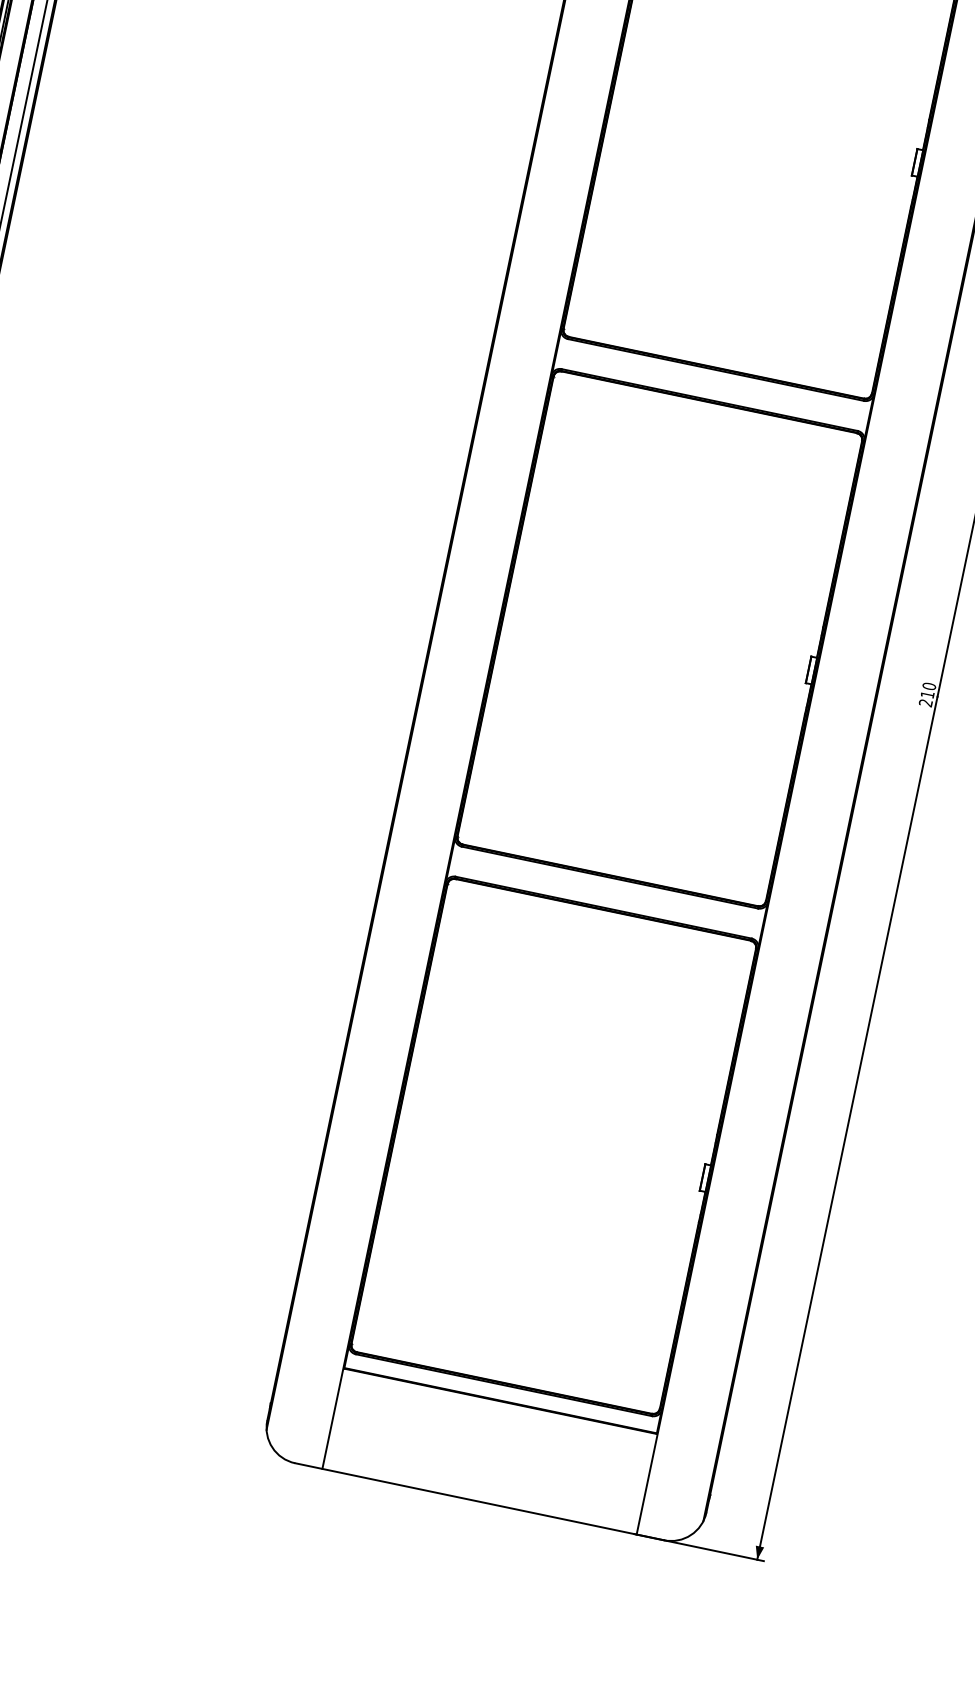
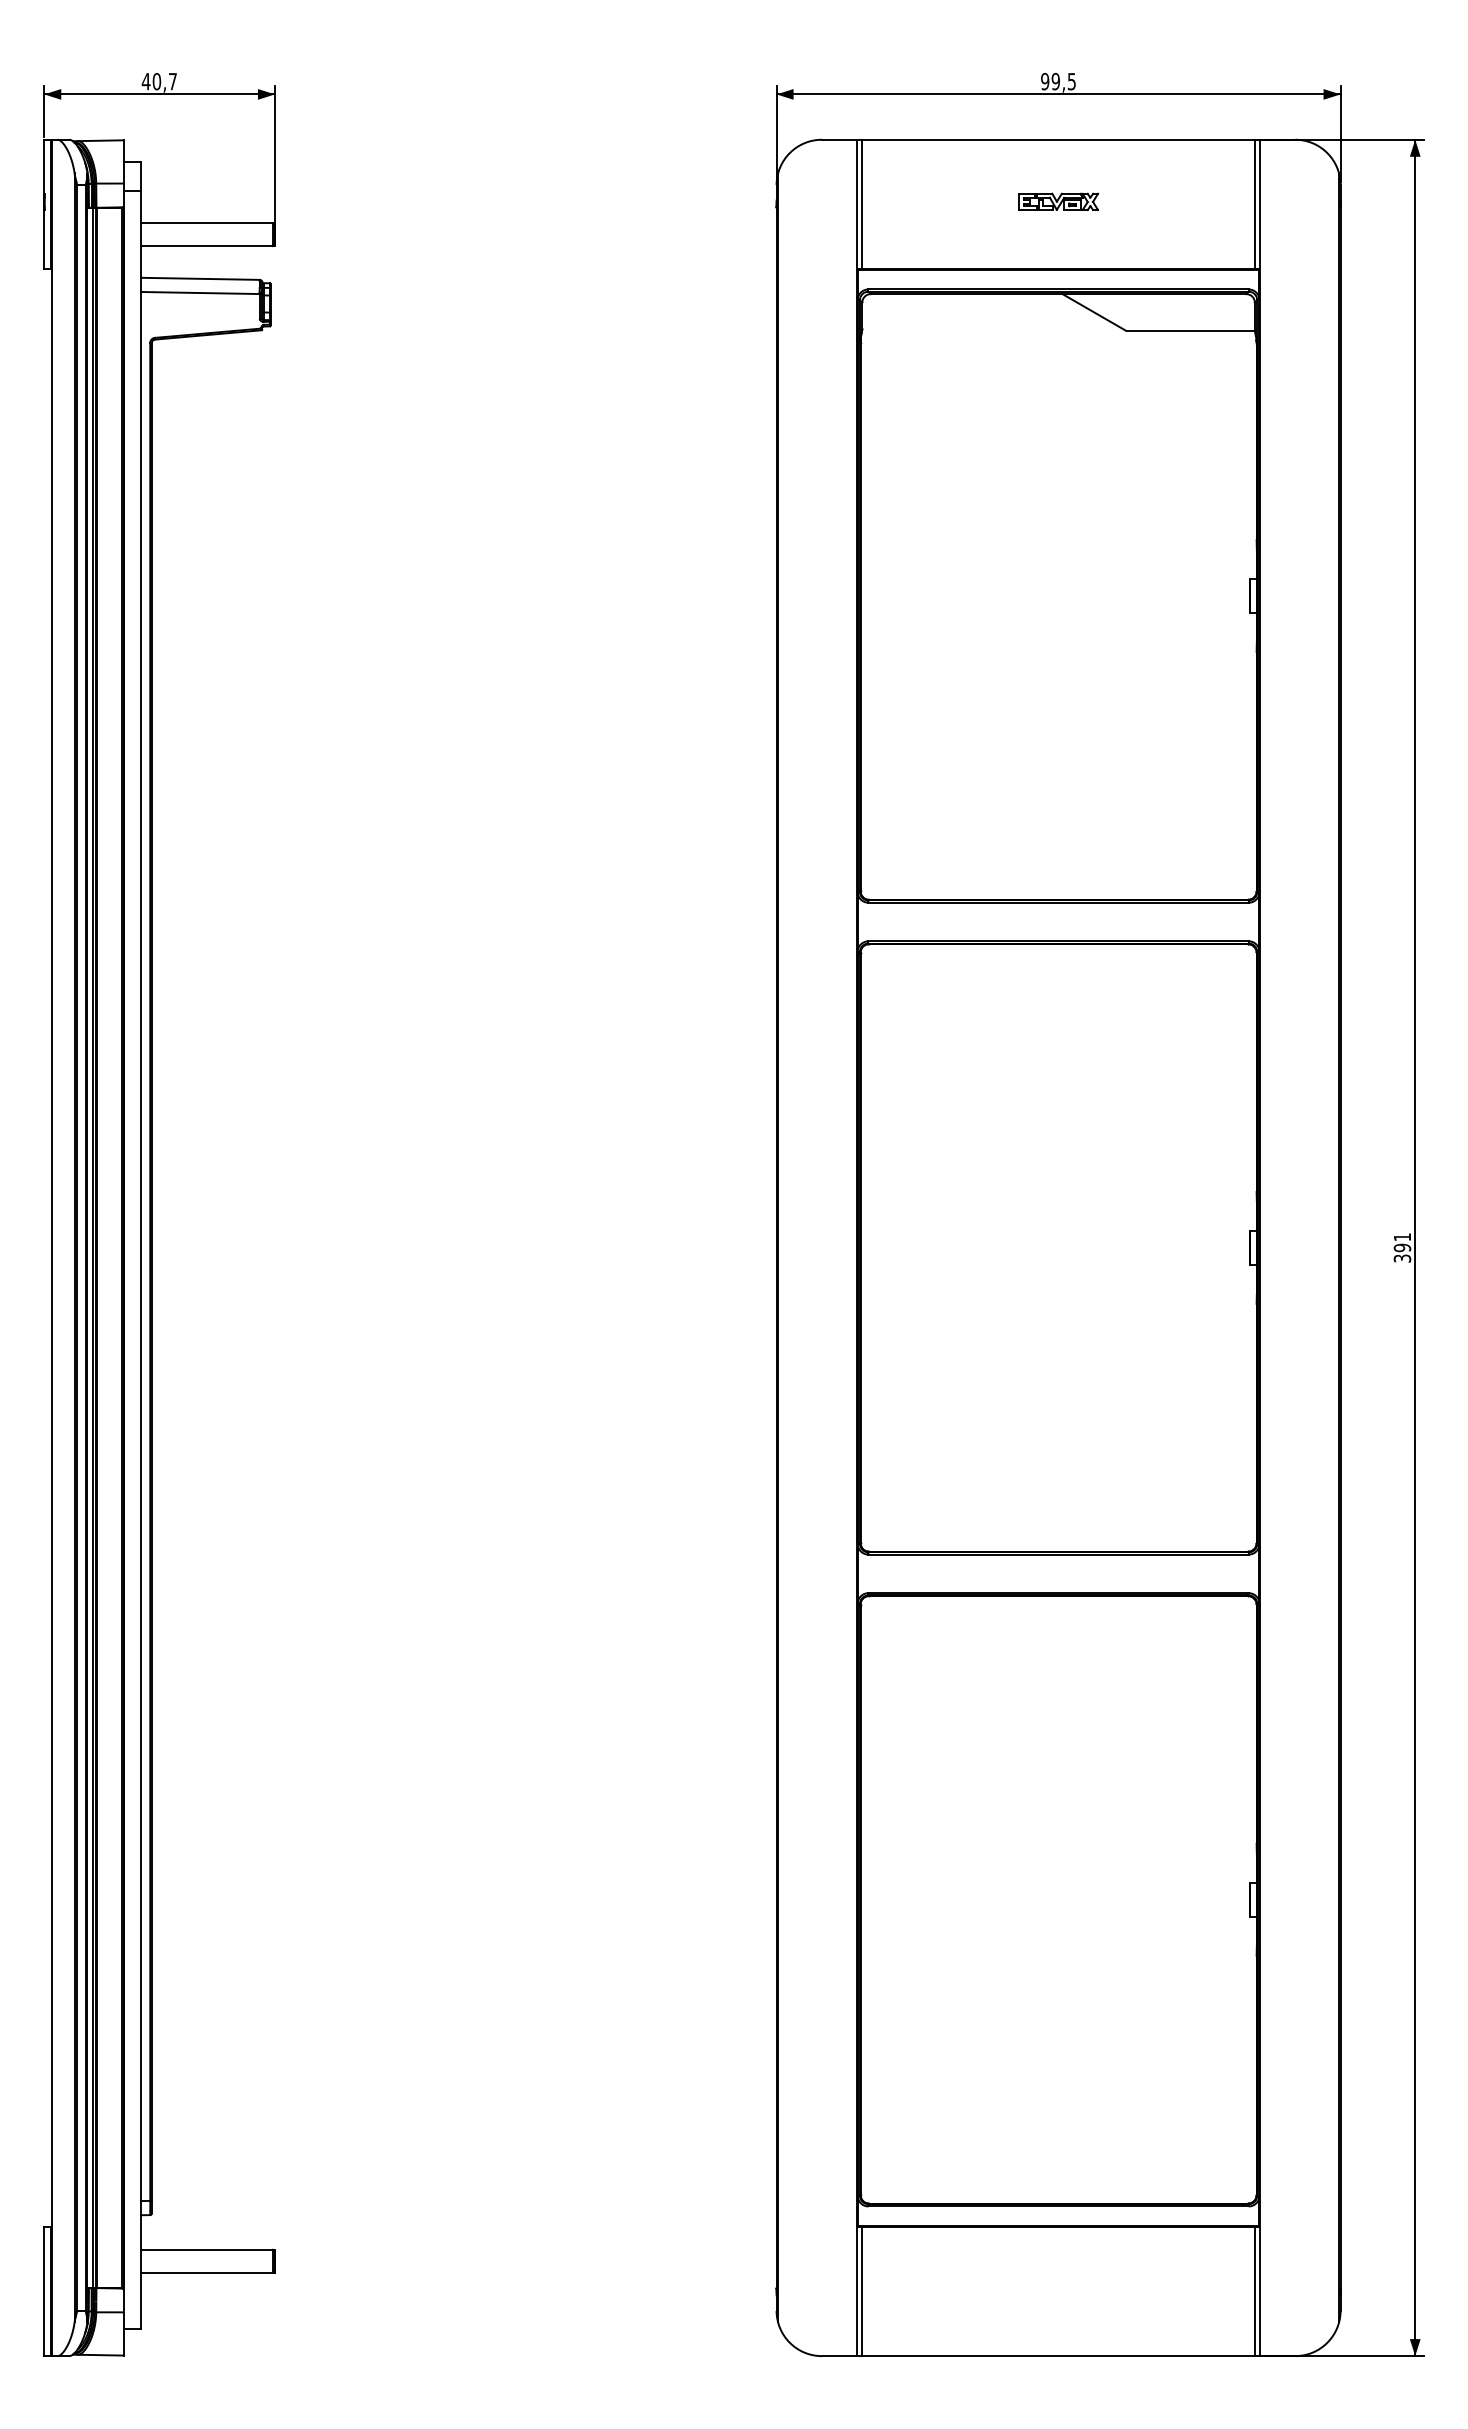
text: (927, 694) -> (1402, 1247), 210 -> 391
line: (337, 1419) -> (862, 2291), added
line: (642, 1483) -> (1254, 2291), added

